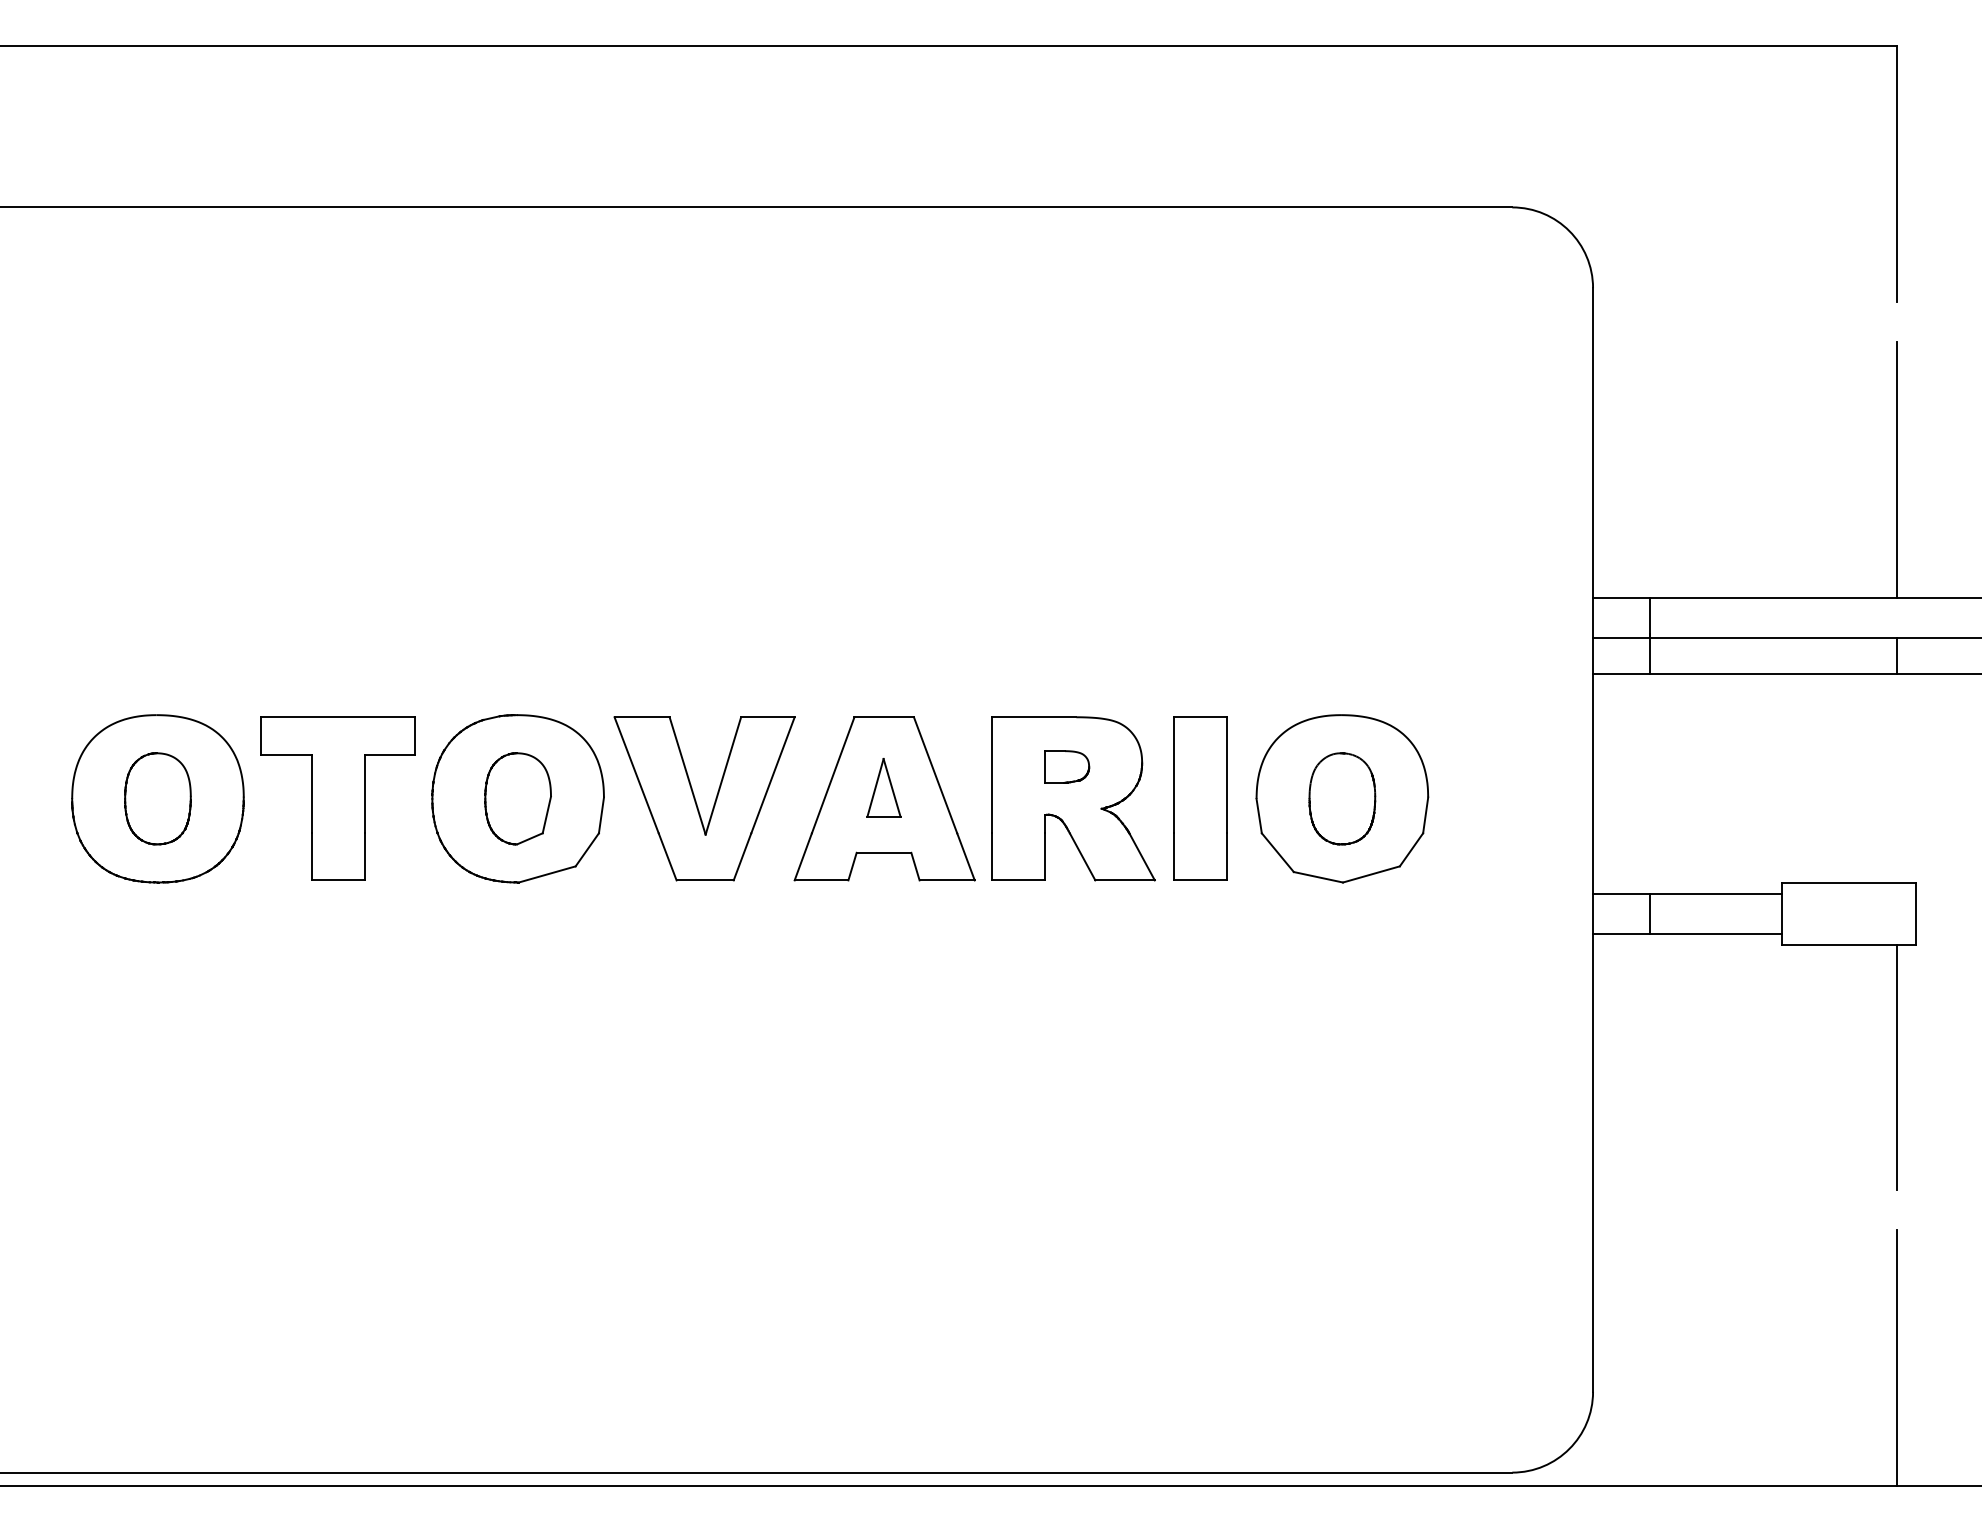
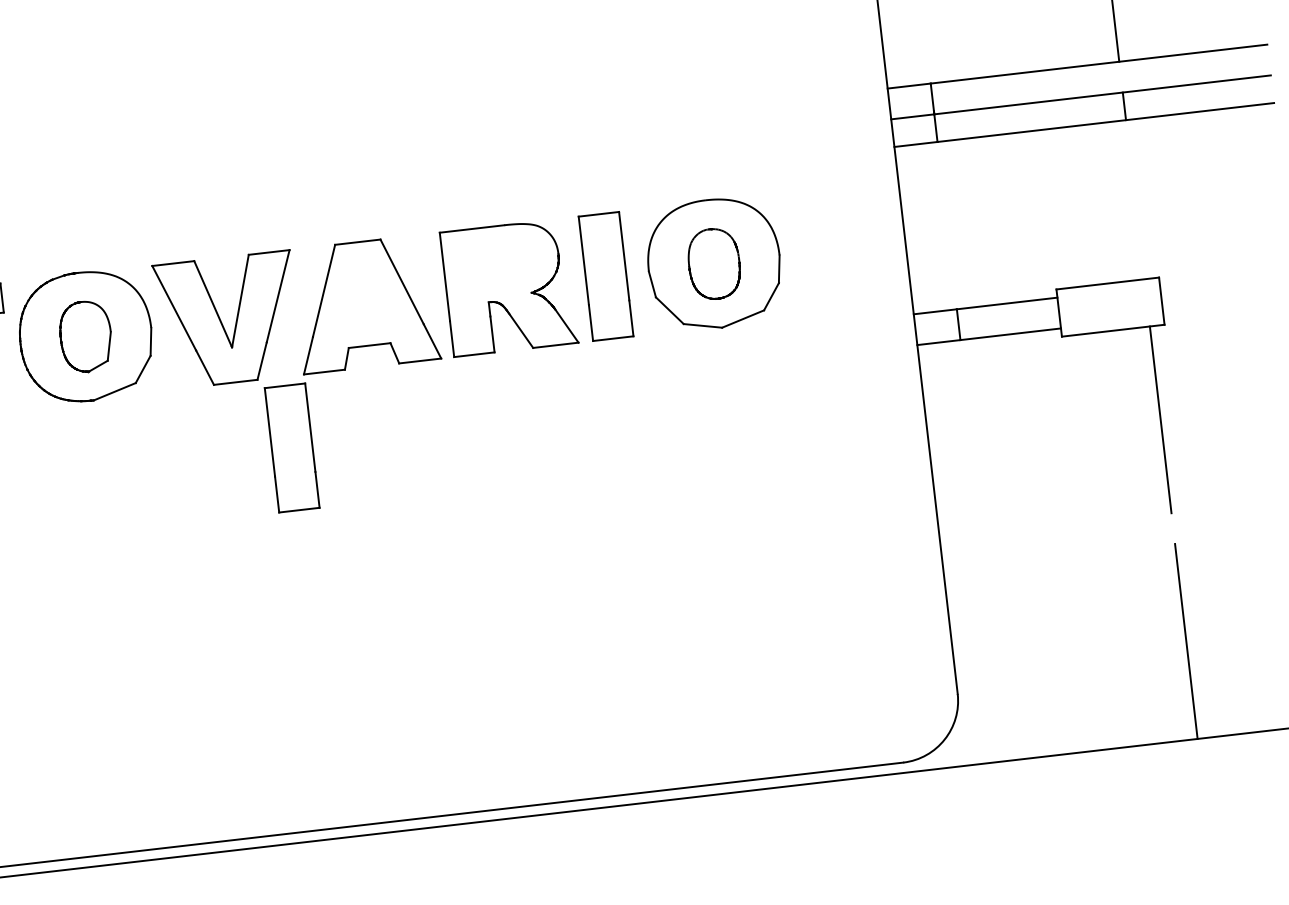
part: (1067, 766) -> (501, 263), removed
part: (883, 787) -> (363, 295), removed
part: (768, 973) -> (292, 447), added

